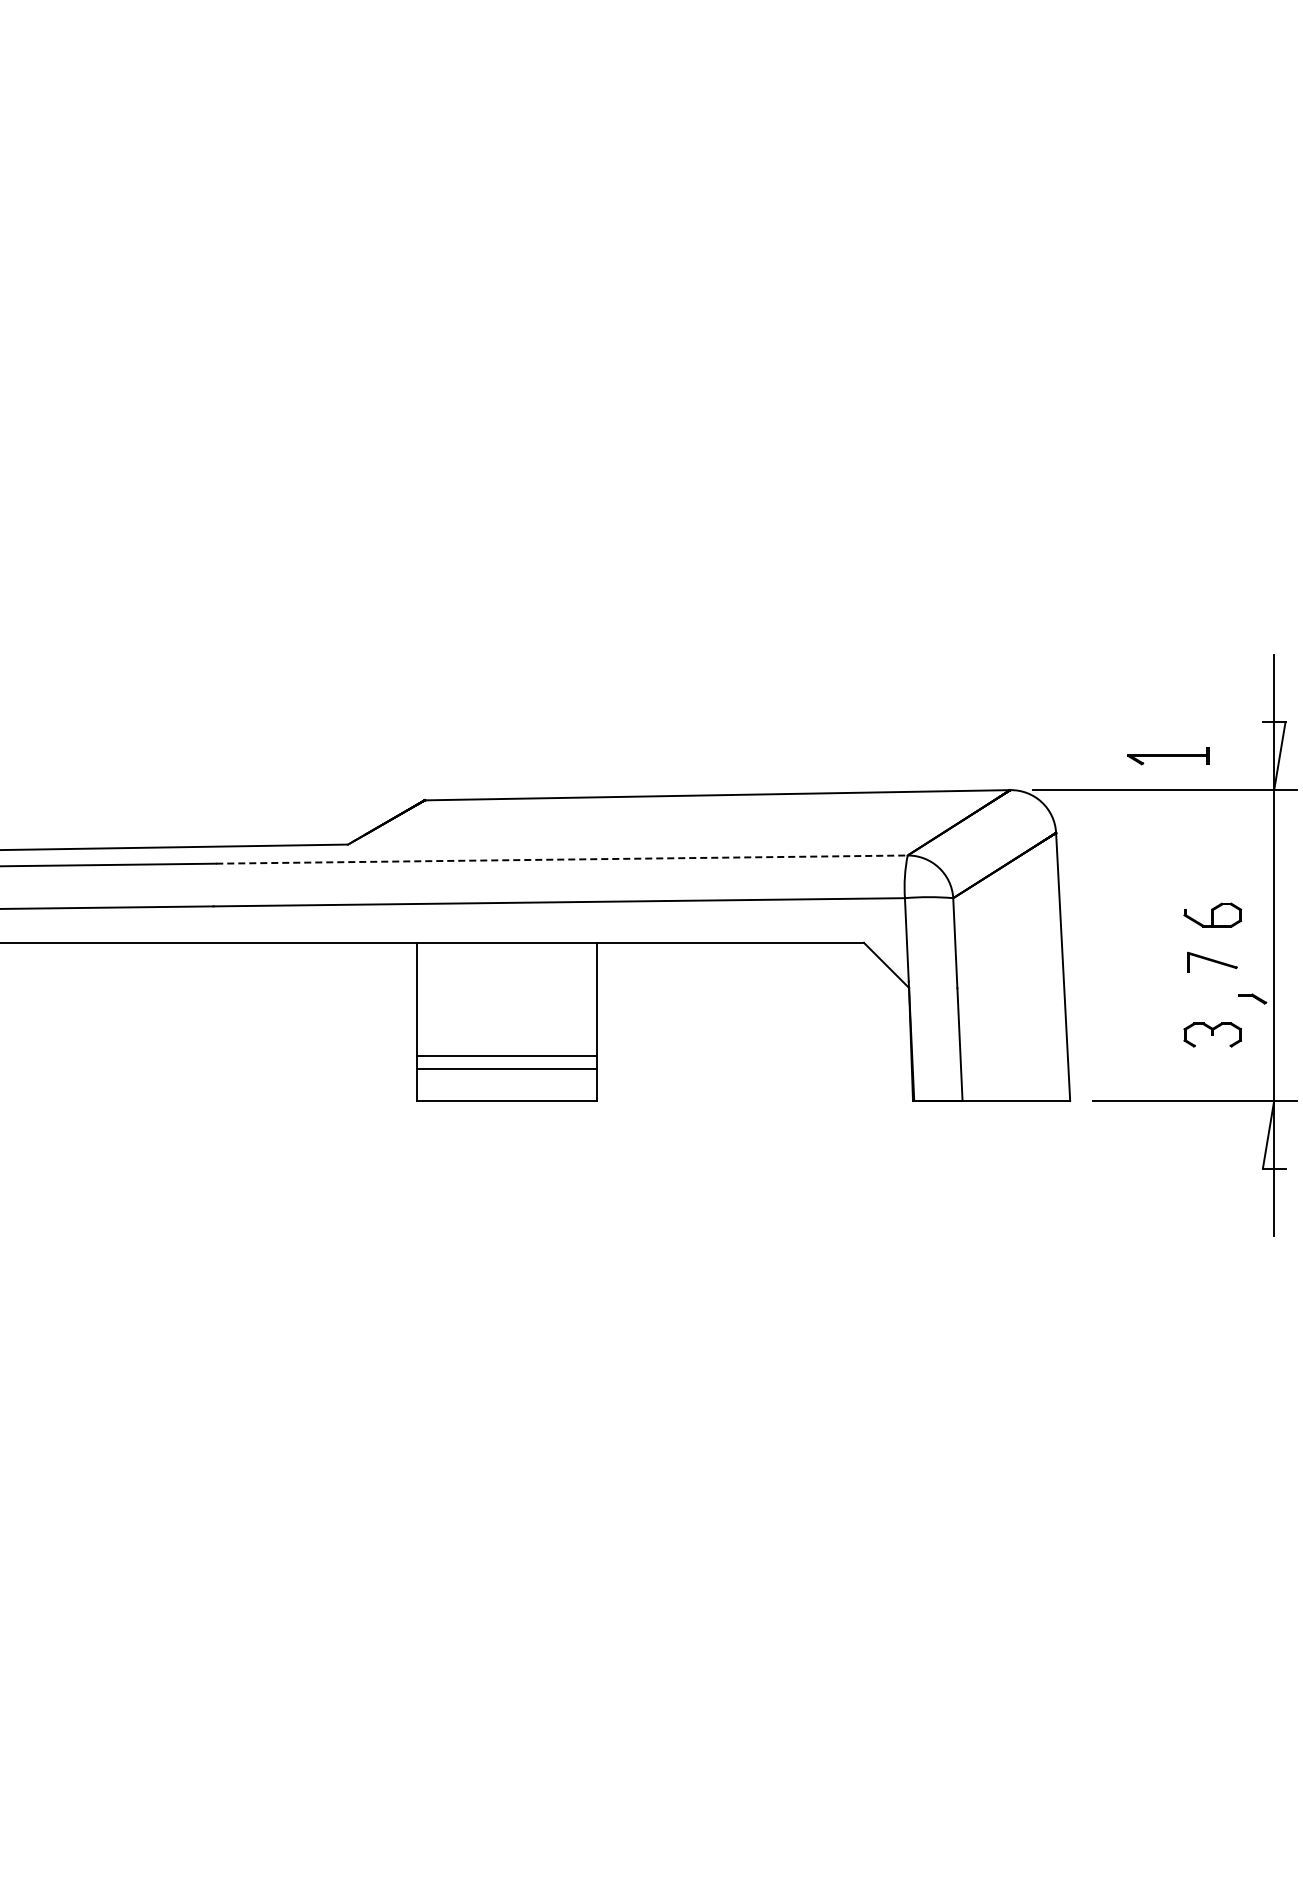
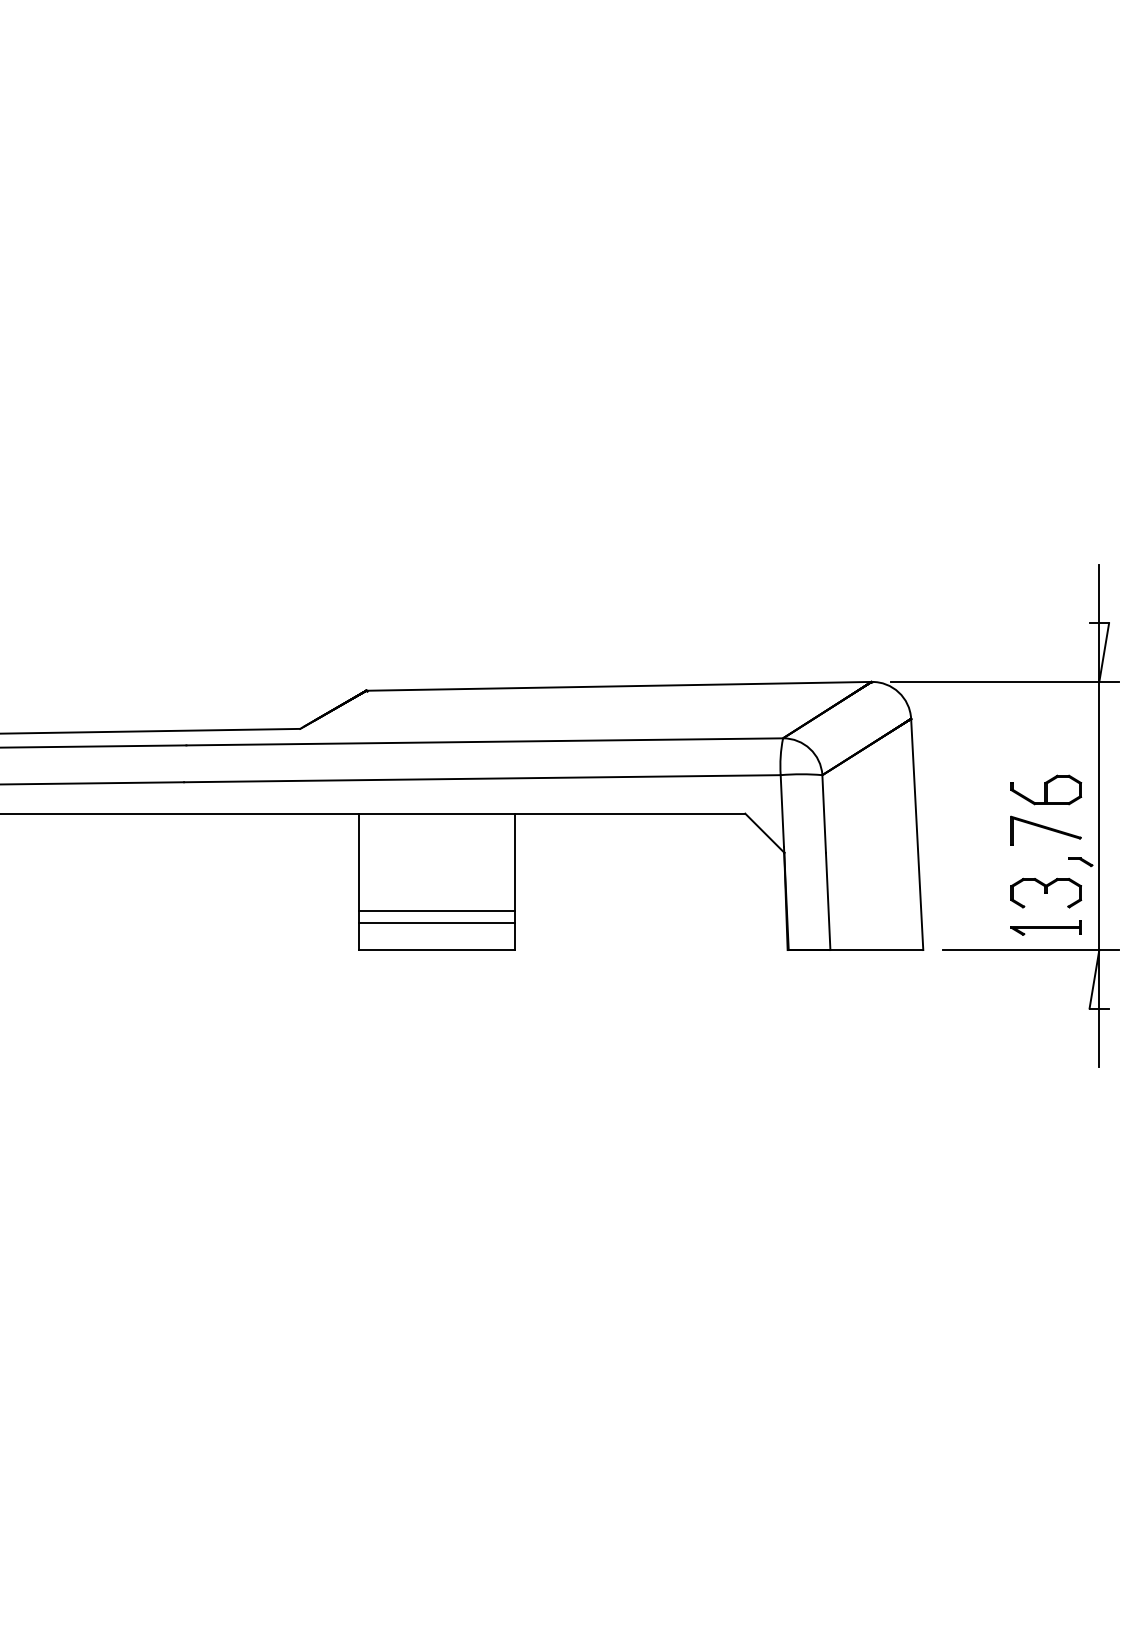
part: (1168, 756) -> (1046, 928), moved
line: (561, 859) -> (484, 741), dashed -> solid
part: (1212, 914) -> (1046, 789), size x1.43
part: (1212, 962) -> (1046, 830), size x1.67
part: (1212, 1034) -> (1046, 892), size x1.43

